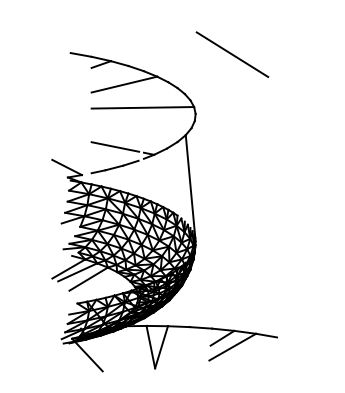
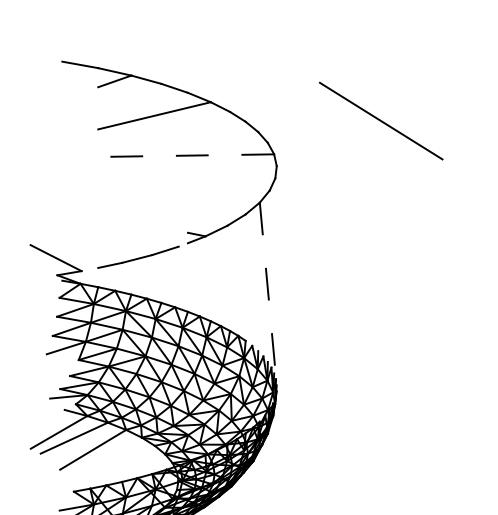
line: (232, 54) -> (381, 120), moved
line: (142, 107) -> (185, 155), solid -> dashed
line: (115, 146) -> (139, 222), removed
line: (190, 188) -> (267, 294), solid -> dashed

